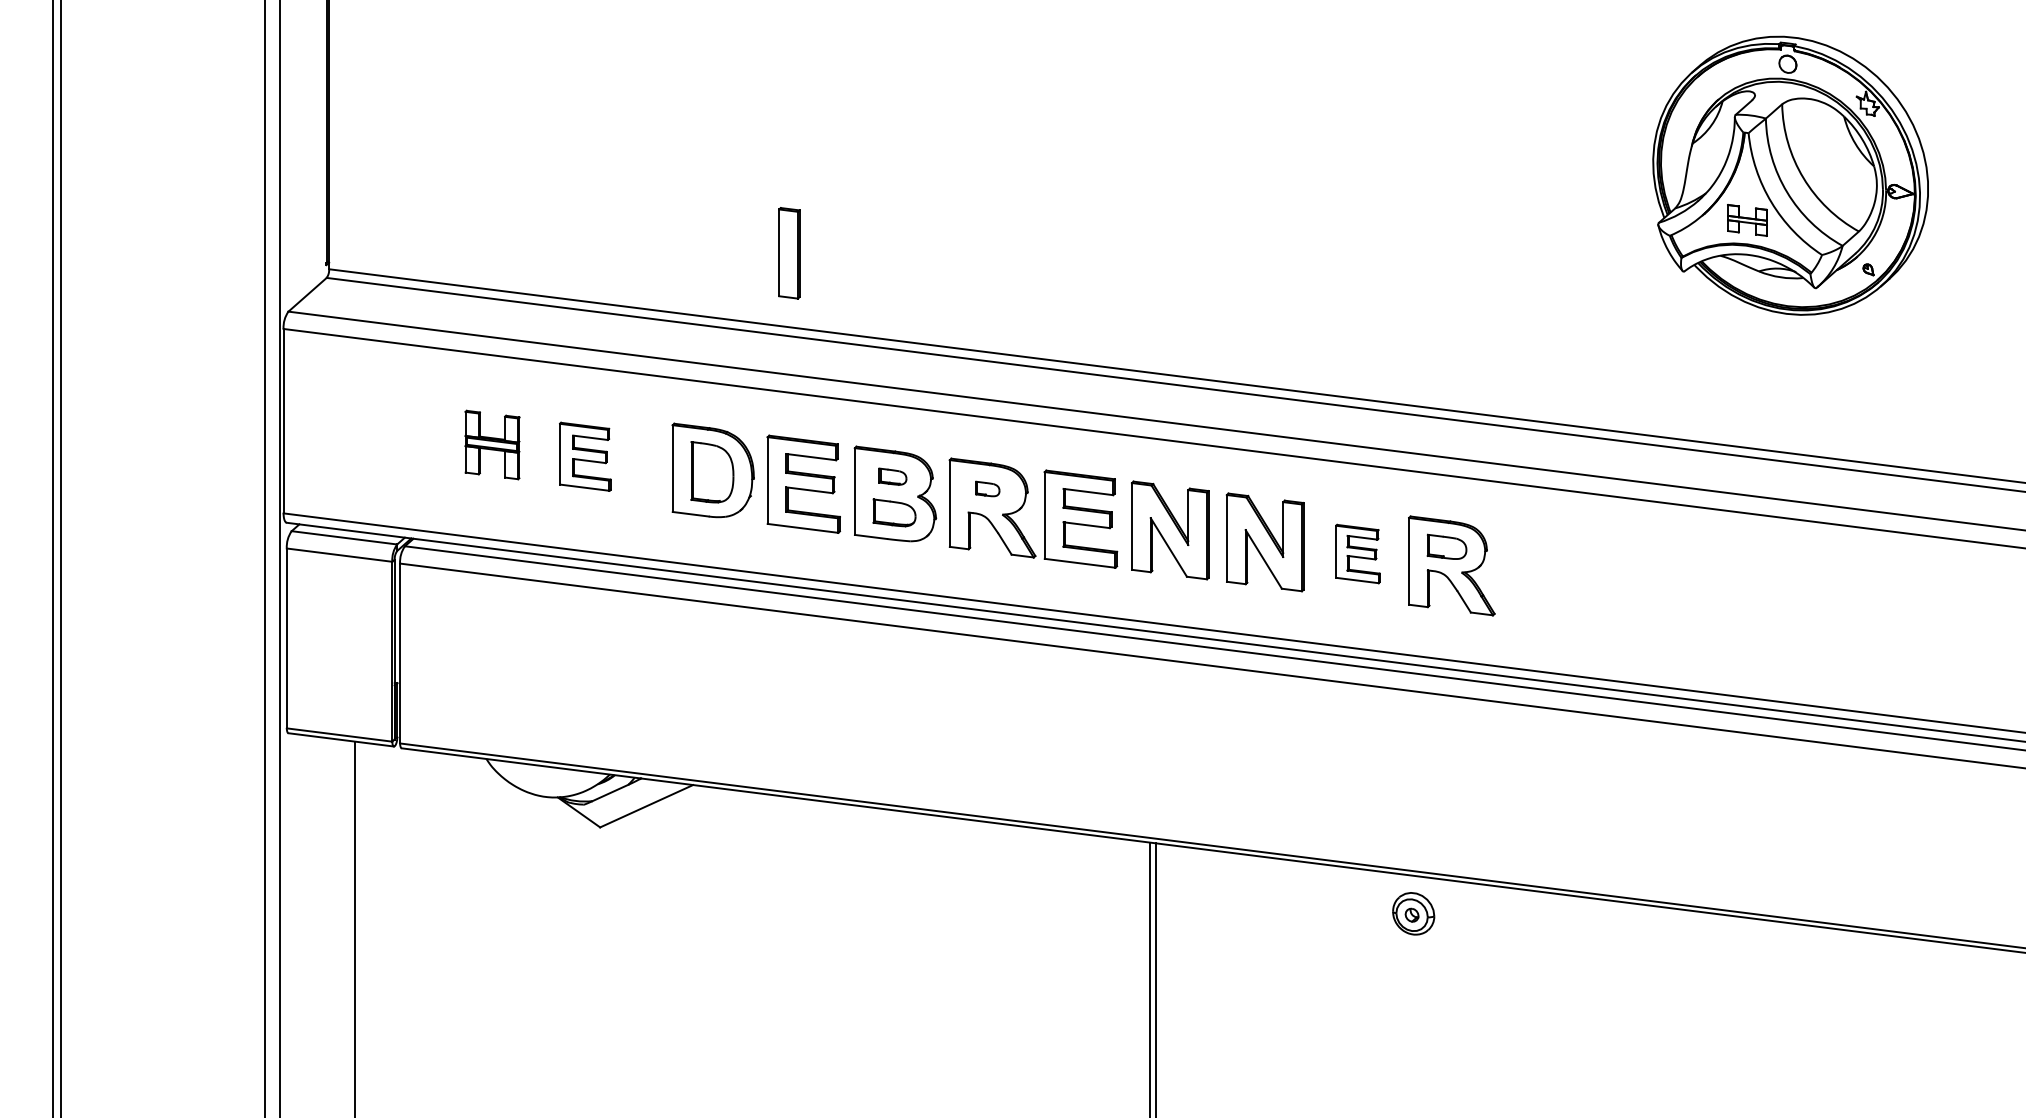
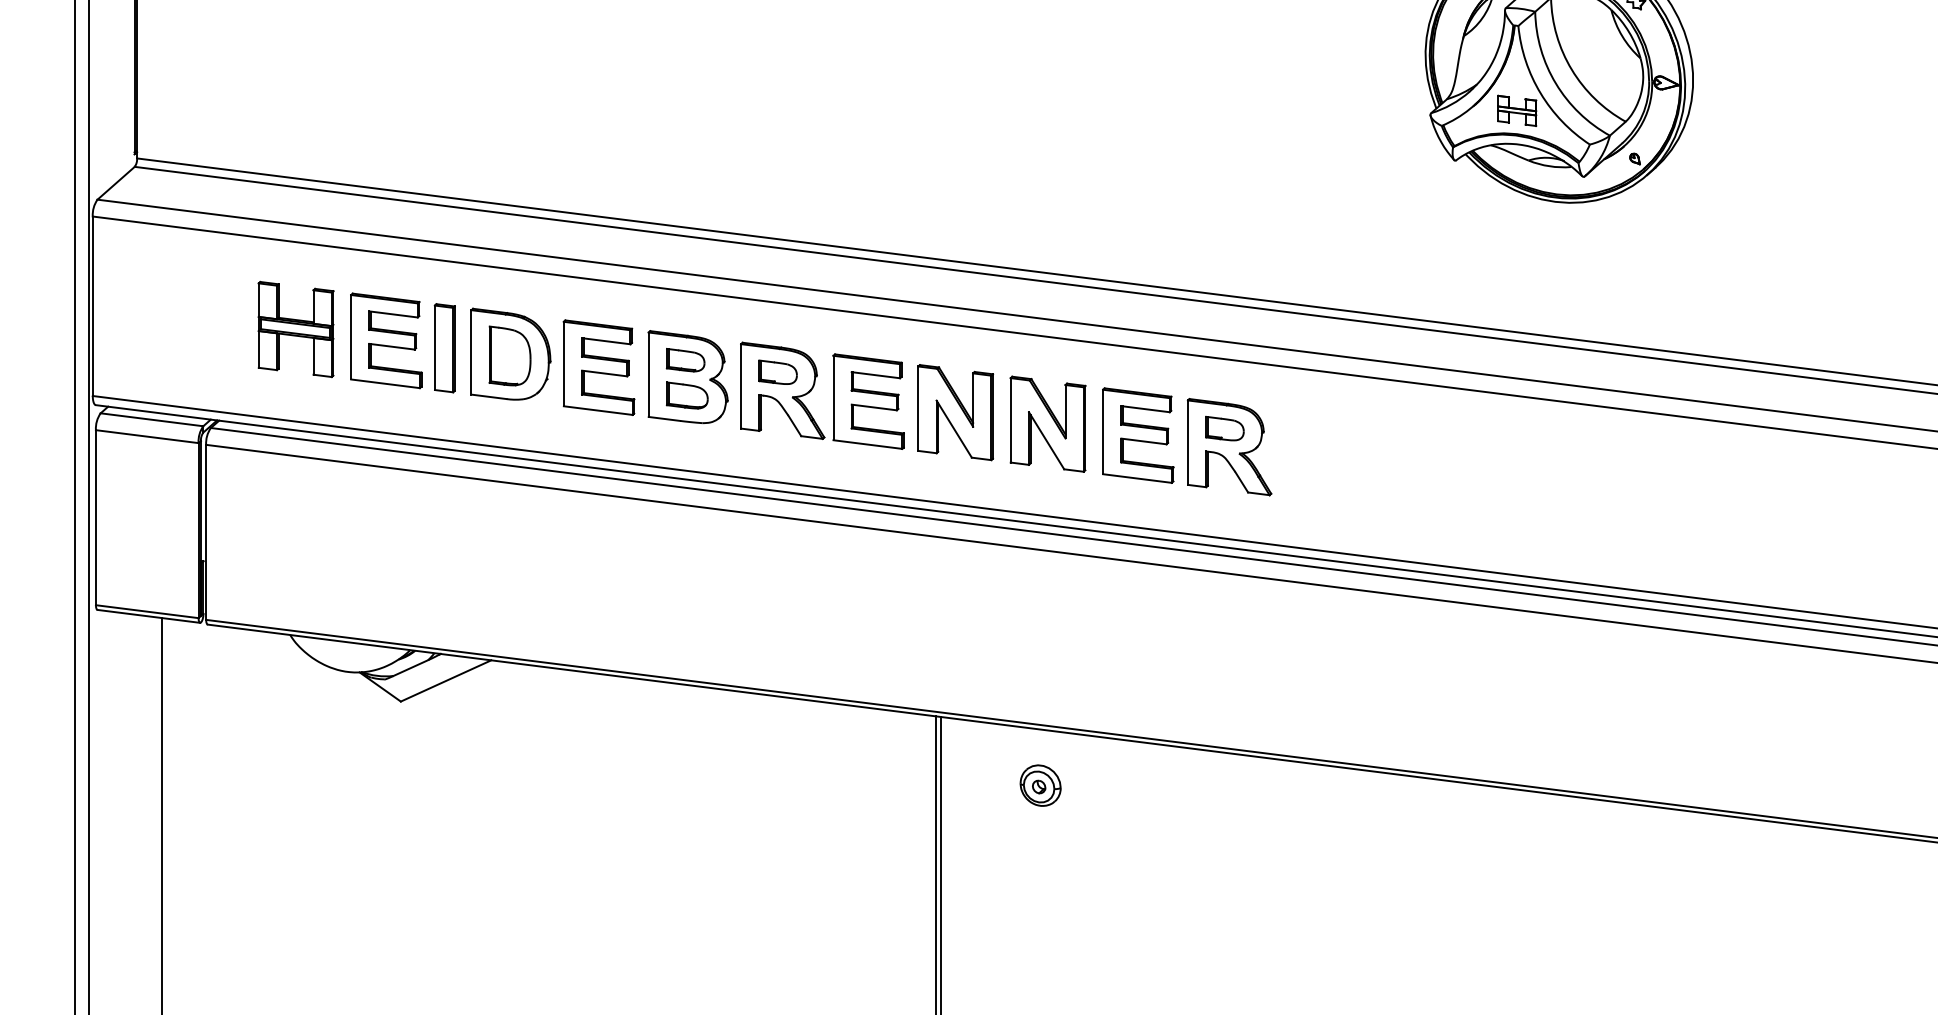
part: (789, 253) -> (444, 348), moved
part: (492, 444) -> (296, 328), size x1.43
part: (585, 456) -> (386, 340), size x1.43
part: (892, 476) -> (685, 360), size x1.43
part: (987, 488) -> (777, 371), size x1.67
part: (1357, 553) -> (1137, 435), size x1.67
part: (1413, 913) -> (1040, 785), moved

